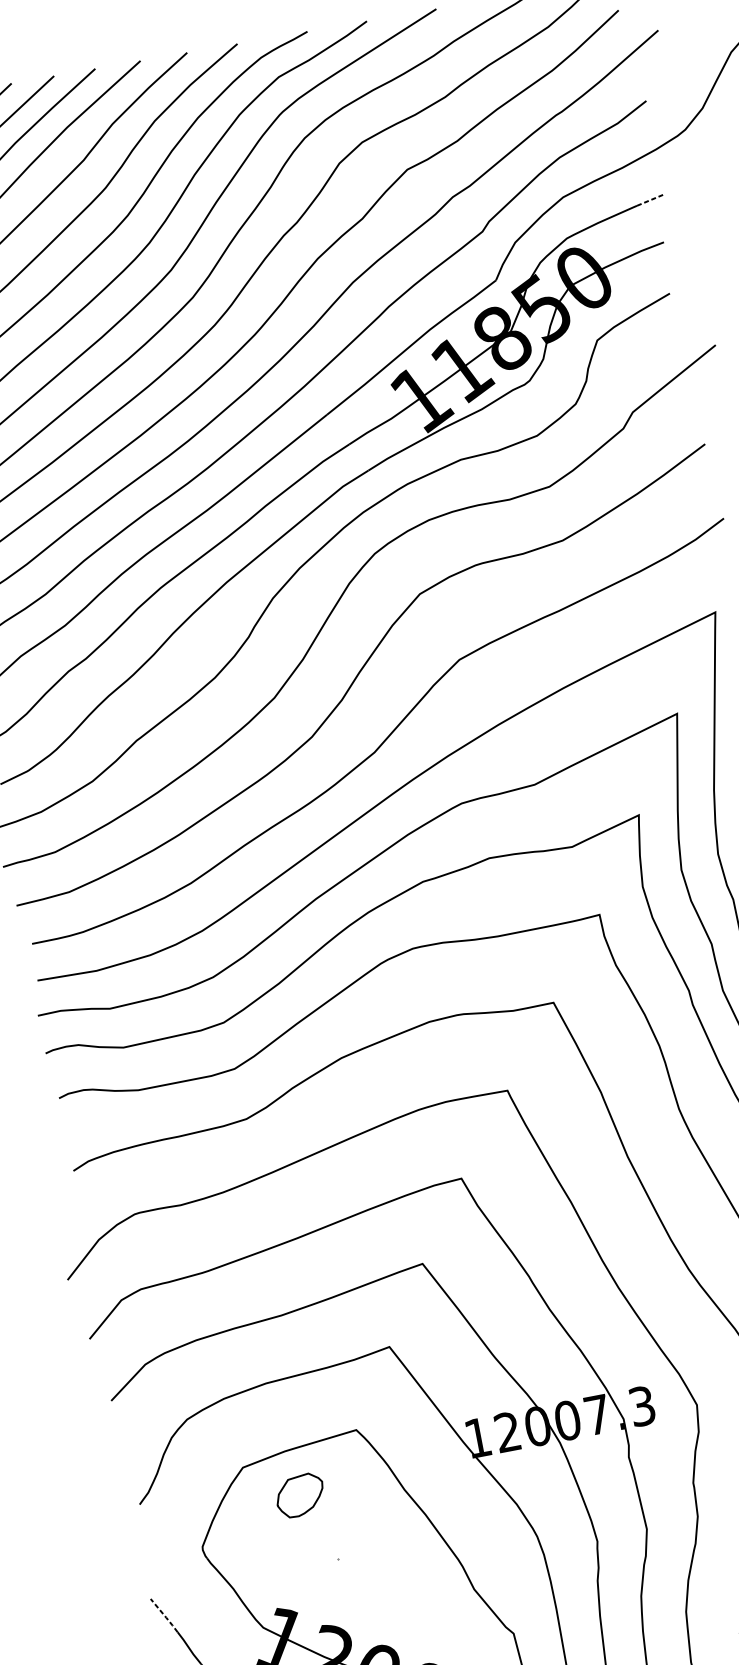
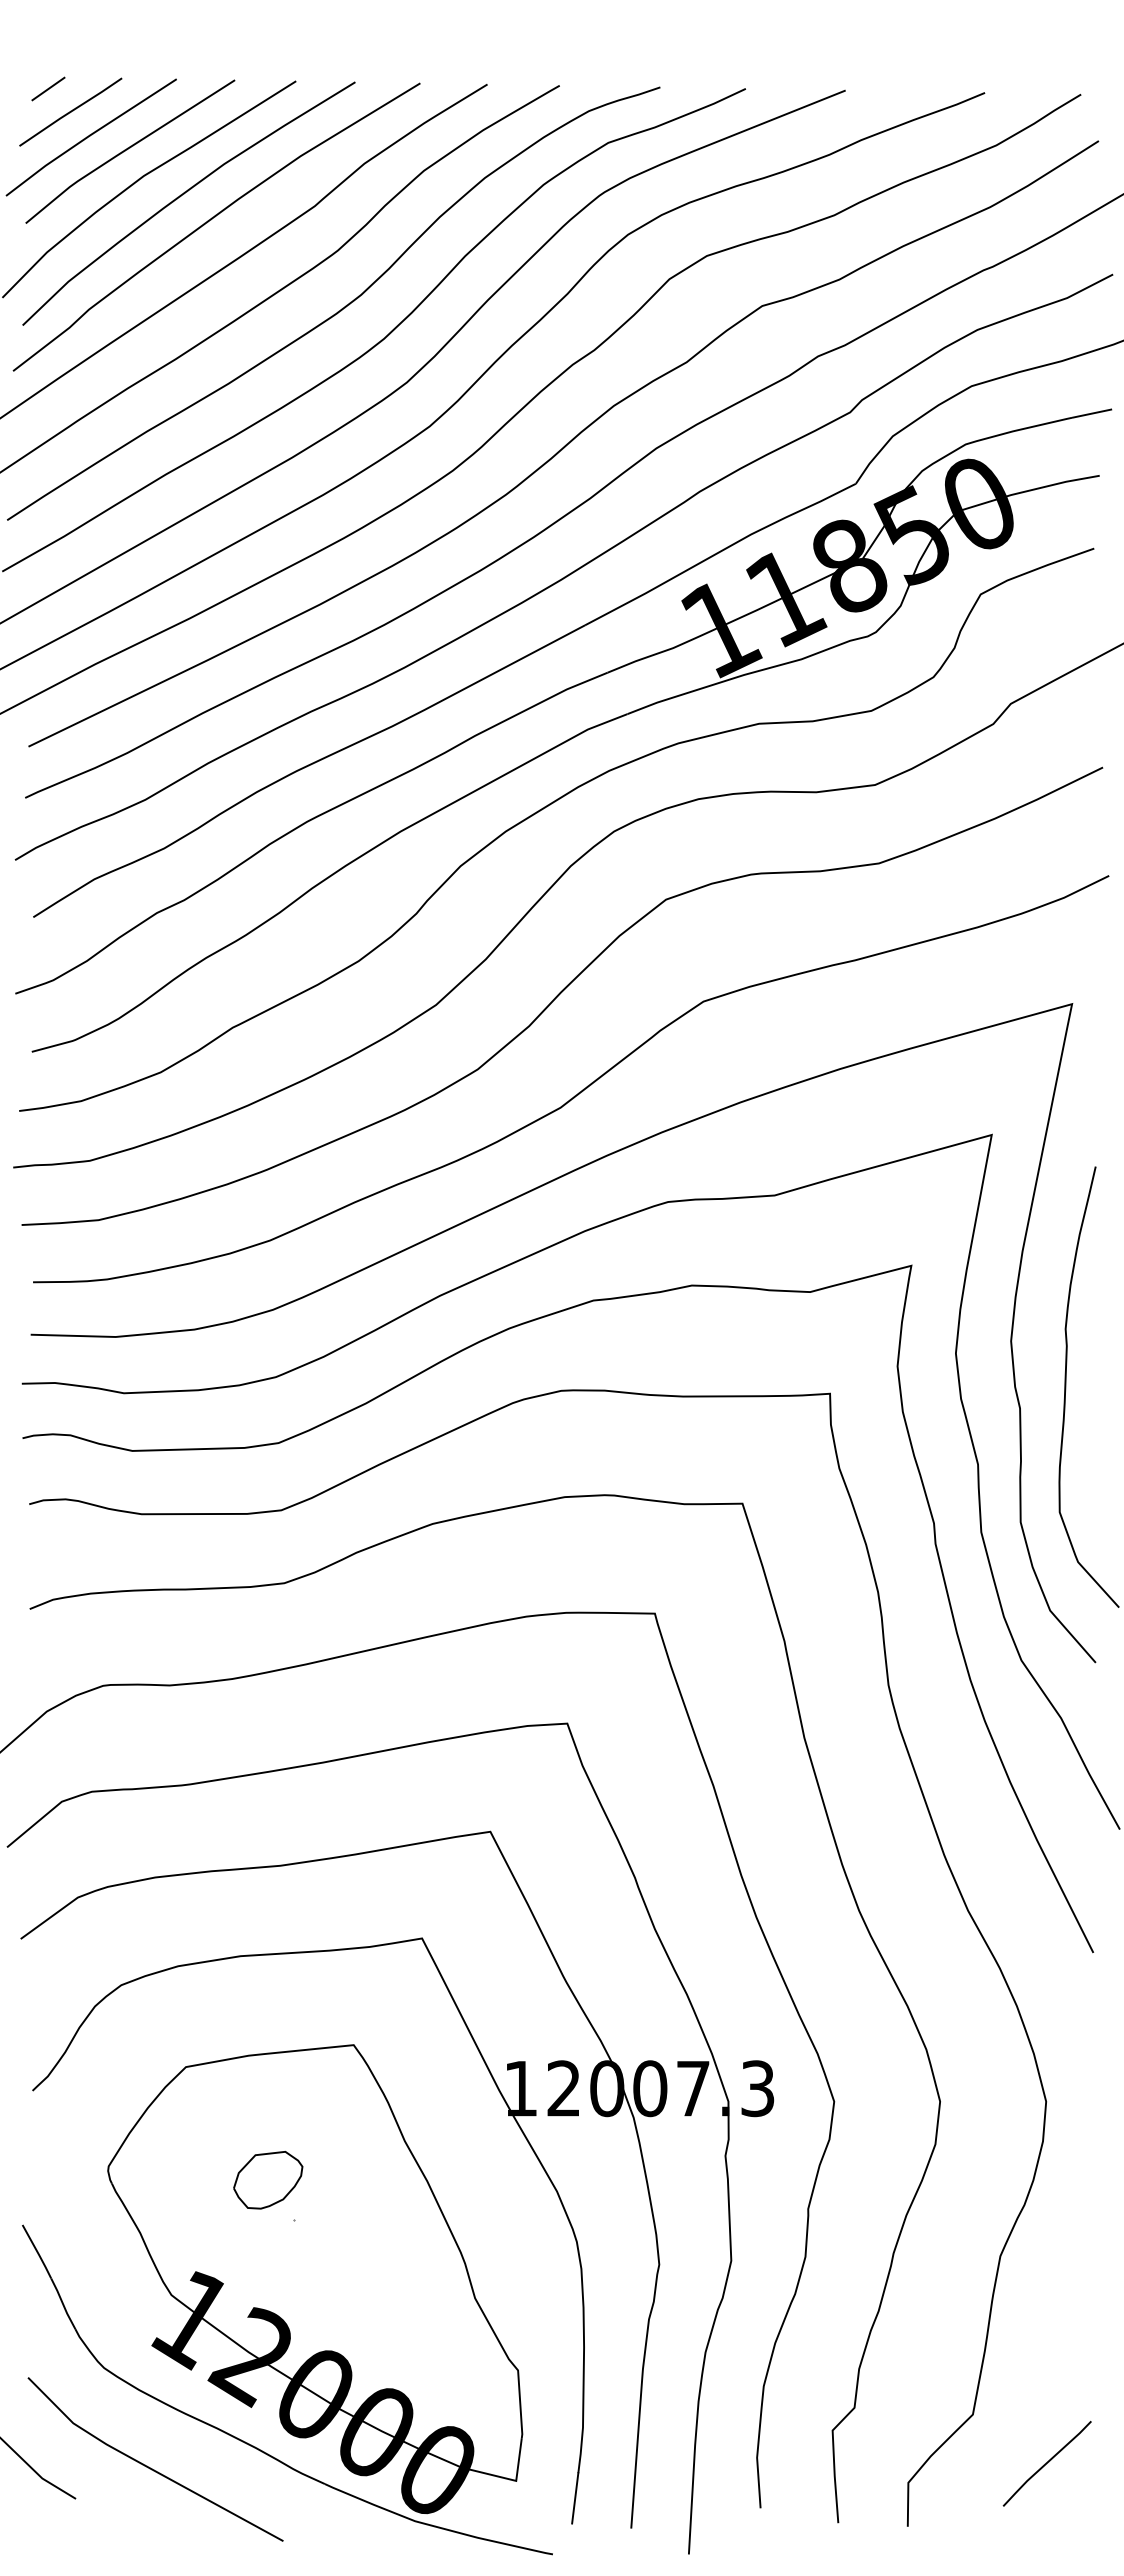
line: (650, 200) -> (1092, 413), dashed -> solid
part: (300, 1495) -> (268, 2180), moved
line: (164, 1616) -> (37, 2252), dashed -> solid

